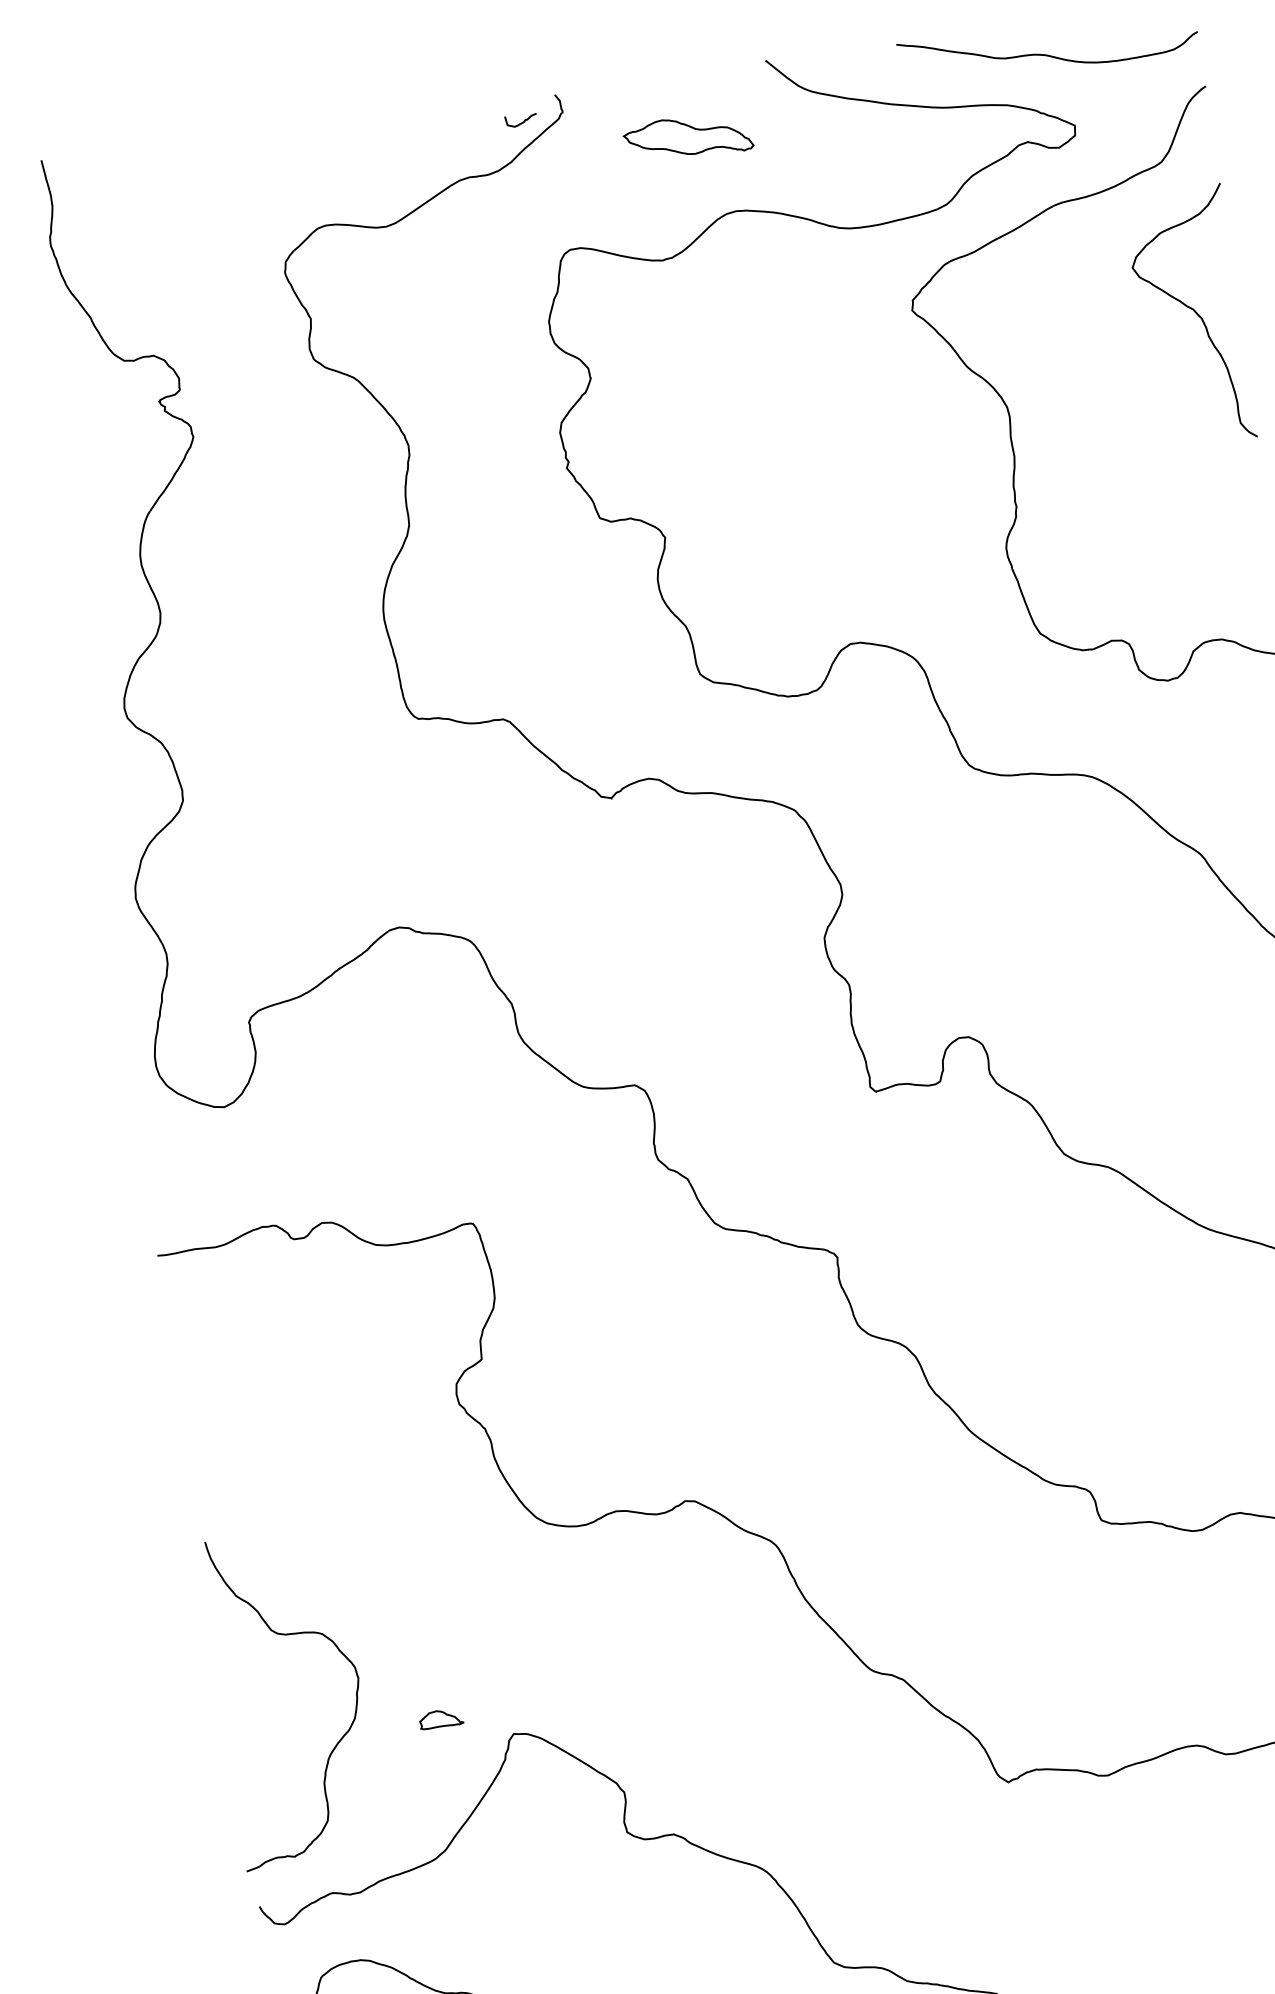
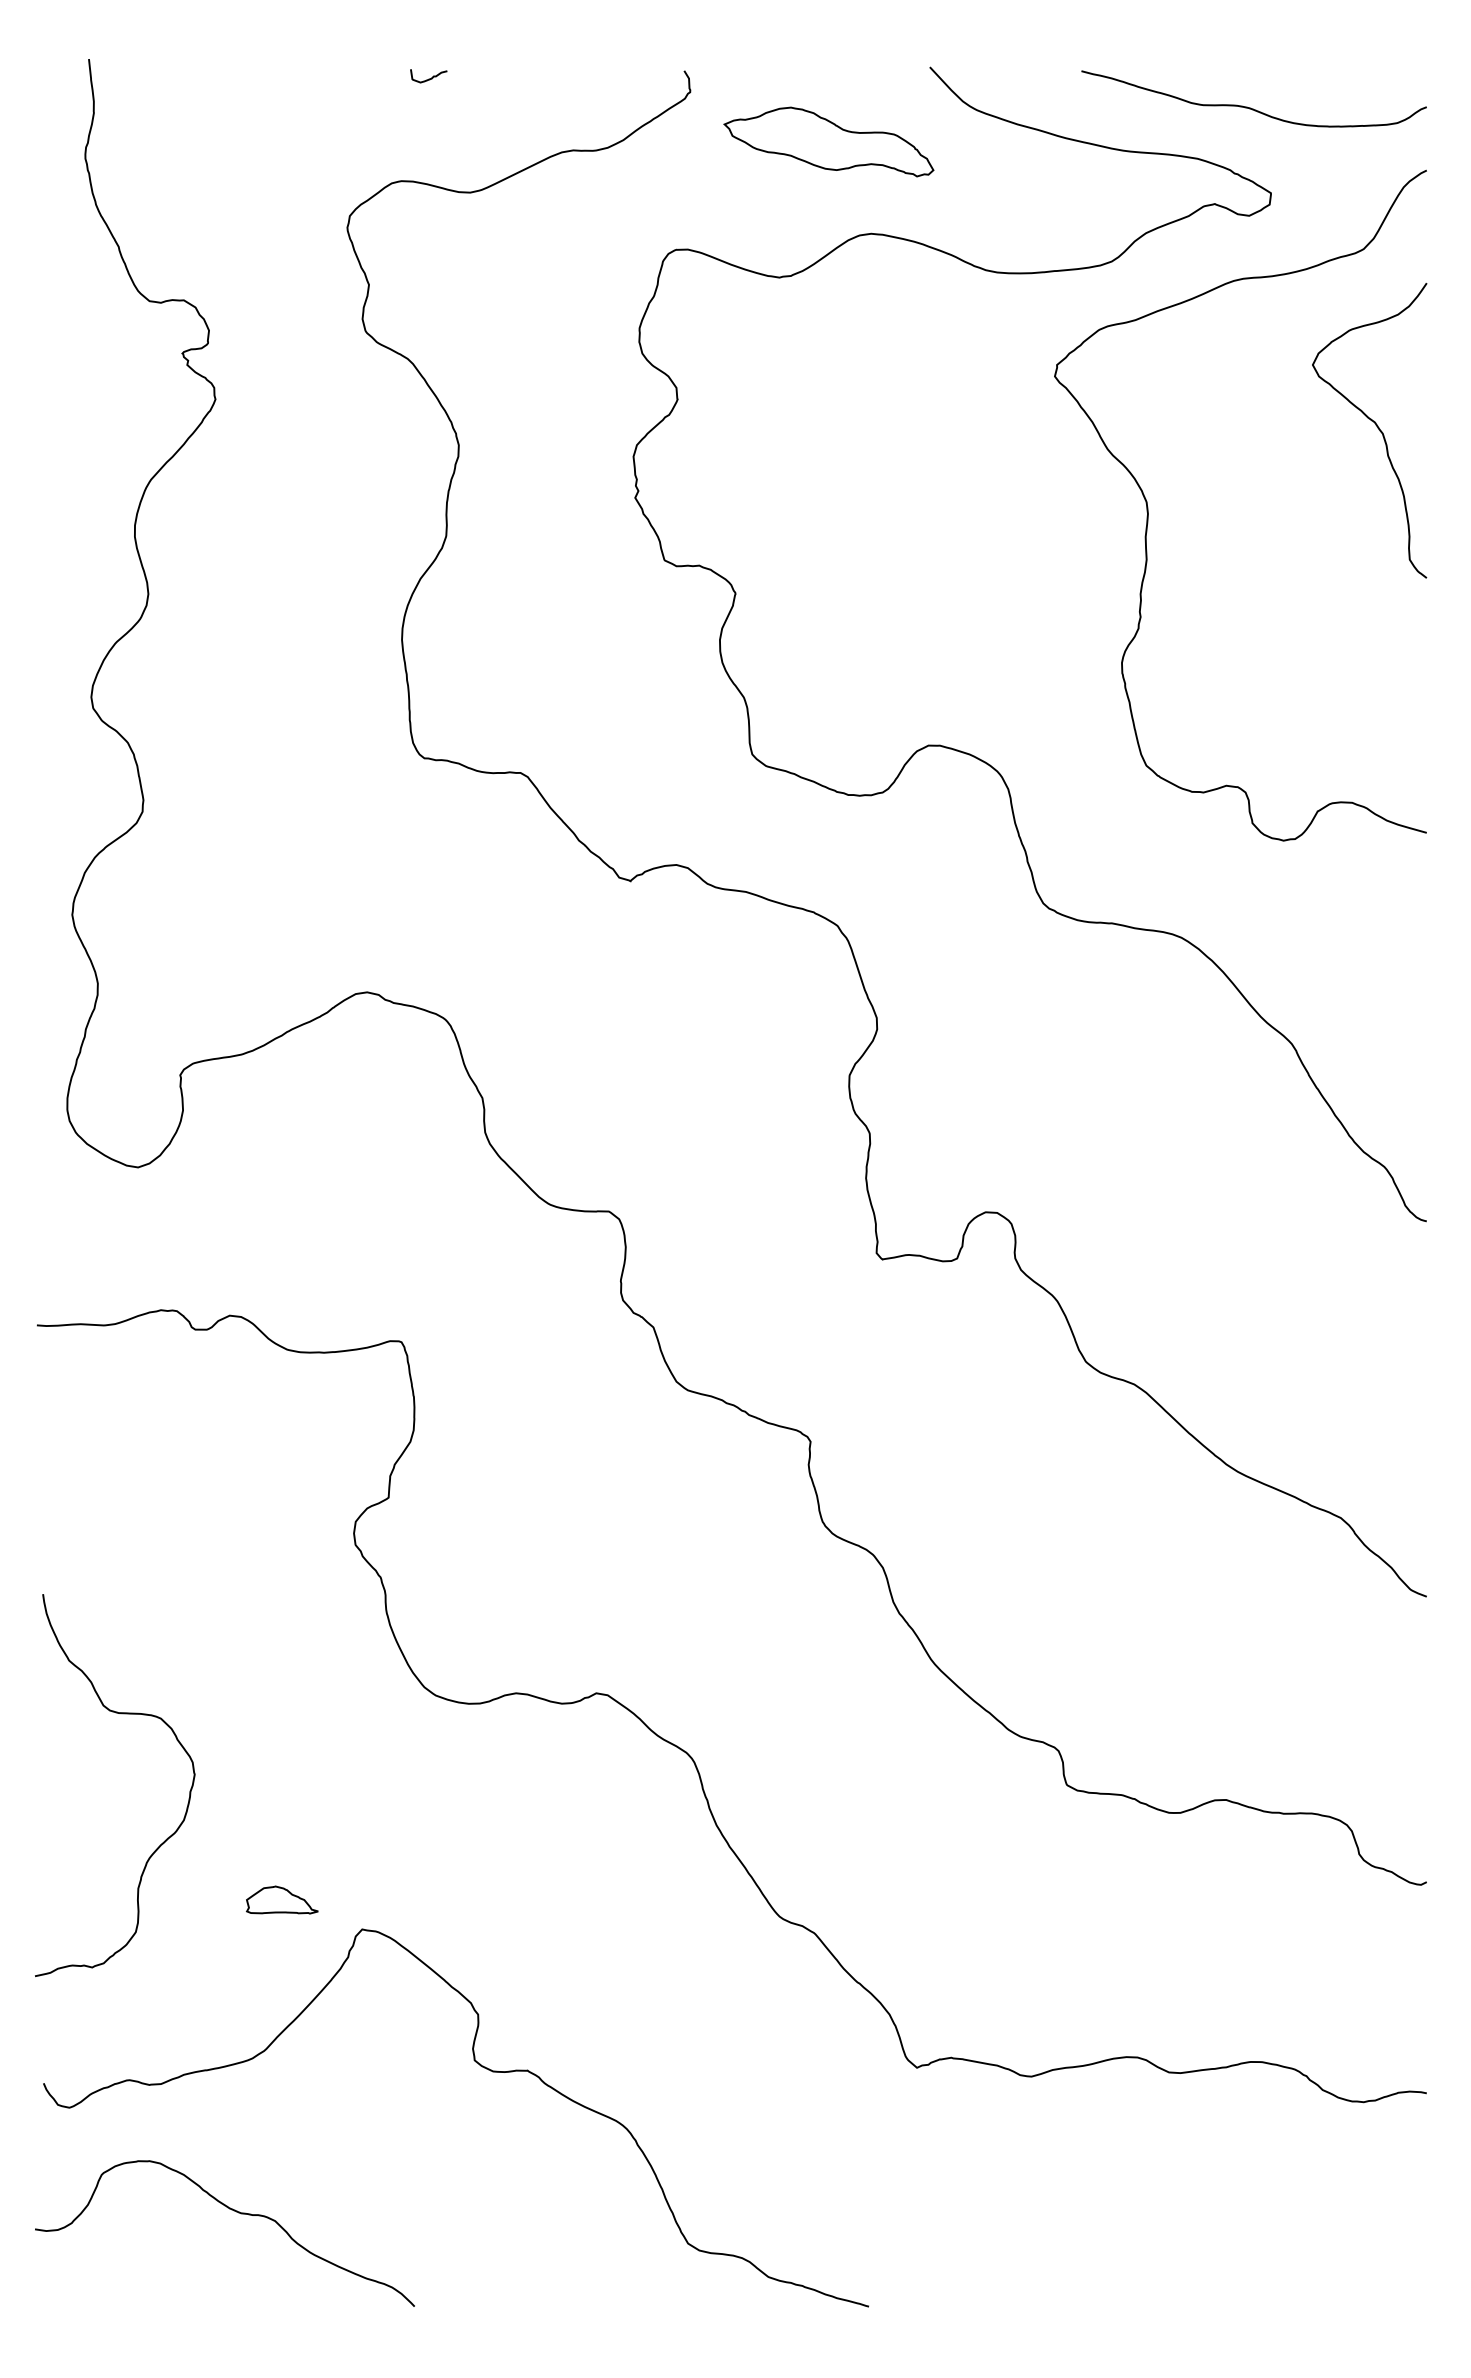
curve: (521, 122) -> (428, 78), moved
part: (687, 137) -> (828, 141), size x1.43
curve: (287, 1635) -> (121, 1714), moved
part: (441, 1718) -> (282, 1899), size x1.43

